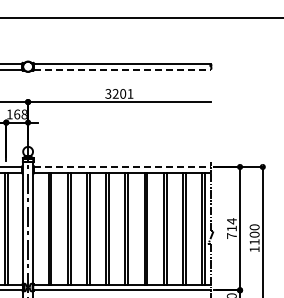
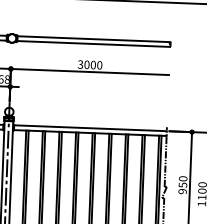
line: (123, 69) -> (94, 43), dashed -> solid
text: (122, 93) -> (92, 64), 3201 -> 3000
line: (123, 166) -> (91, 127), dashed -> solid
text: (231, 228) -> (182, 185), 714 -> 950

